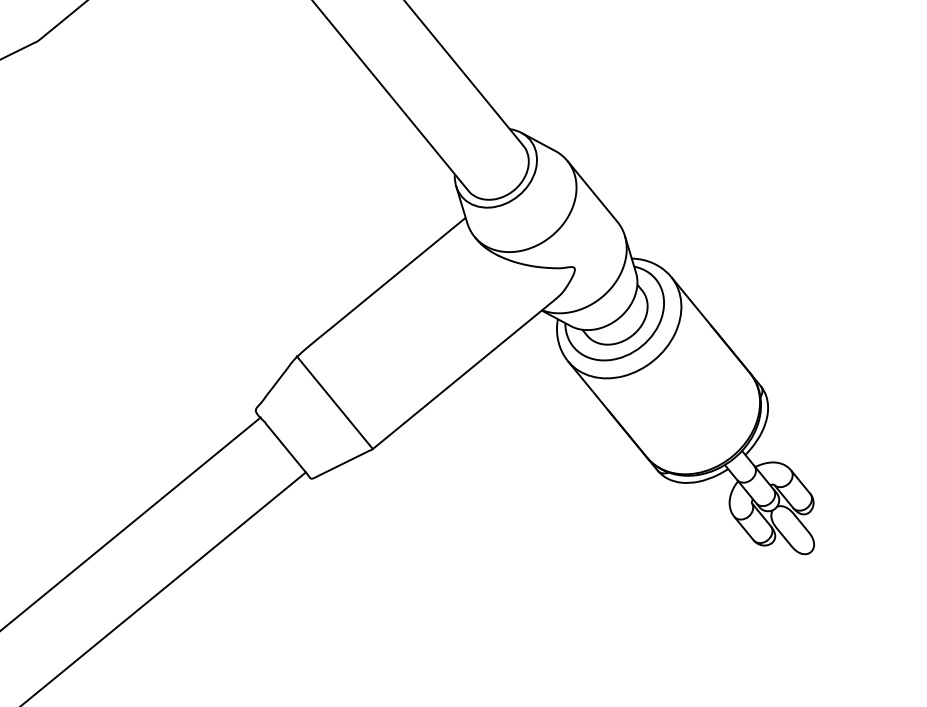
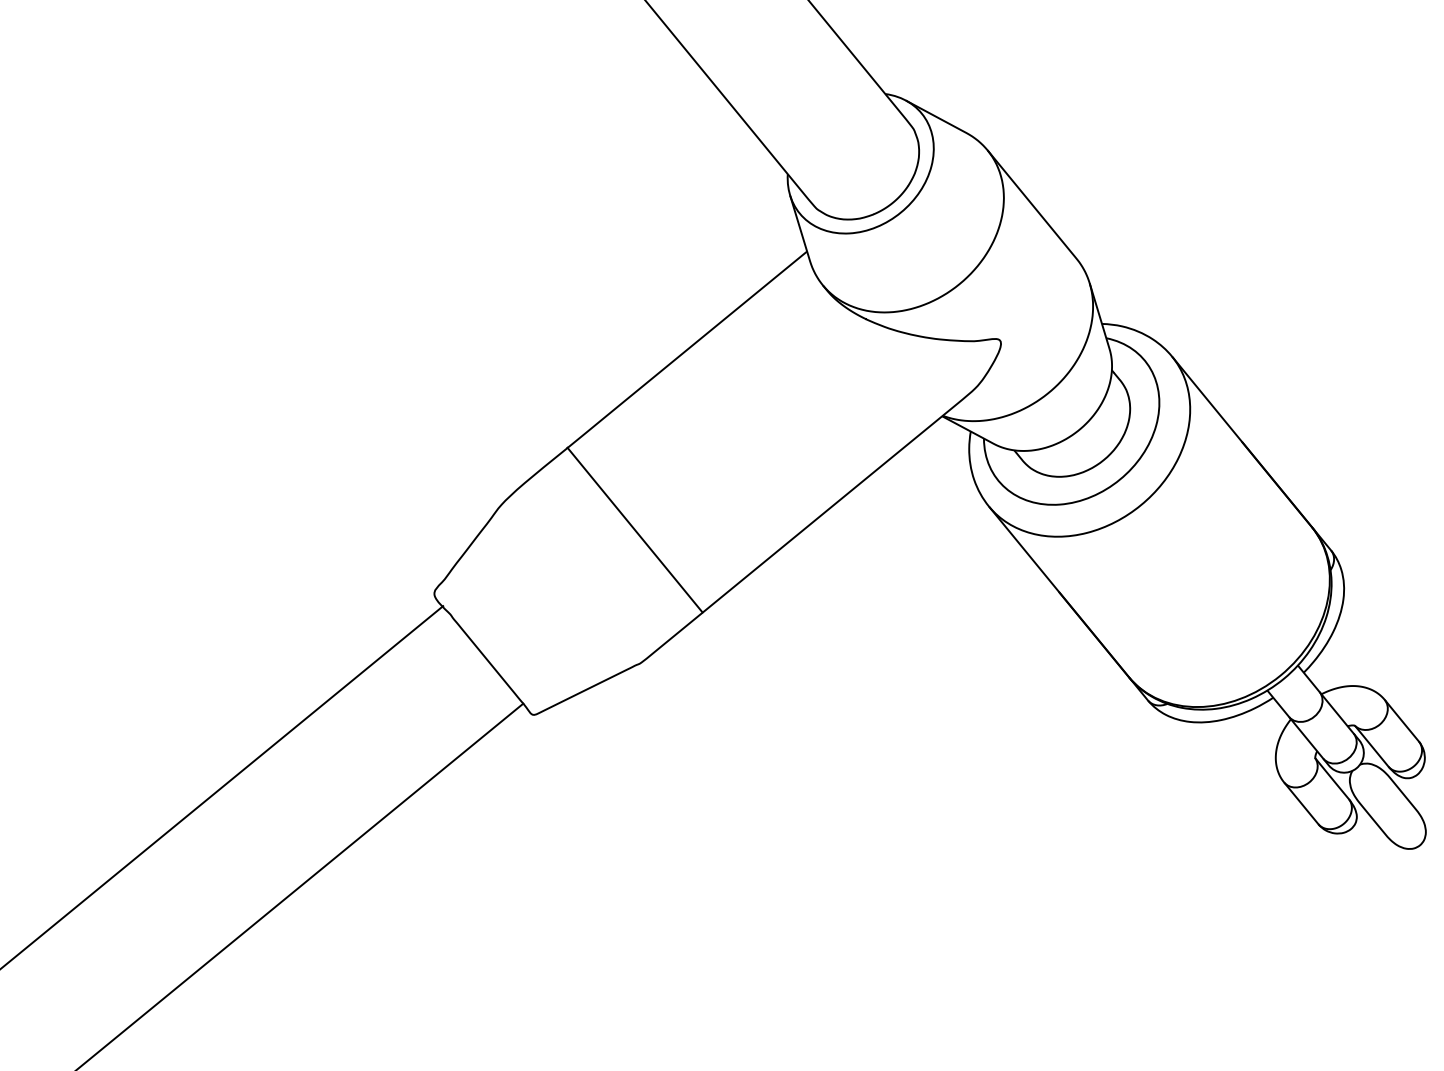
line: (334, 402) -> (634, 529), moved

